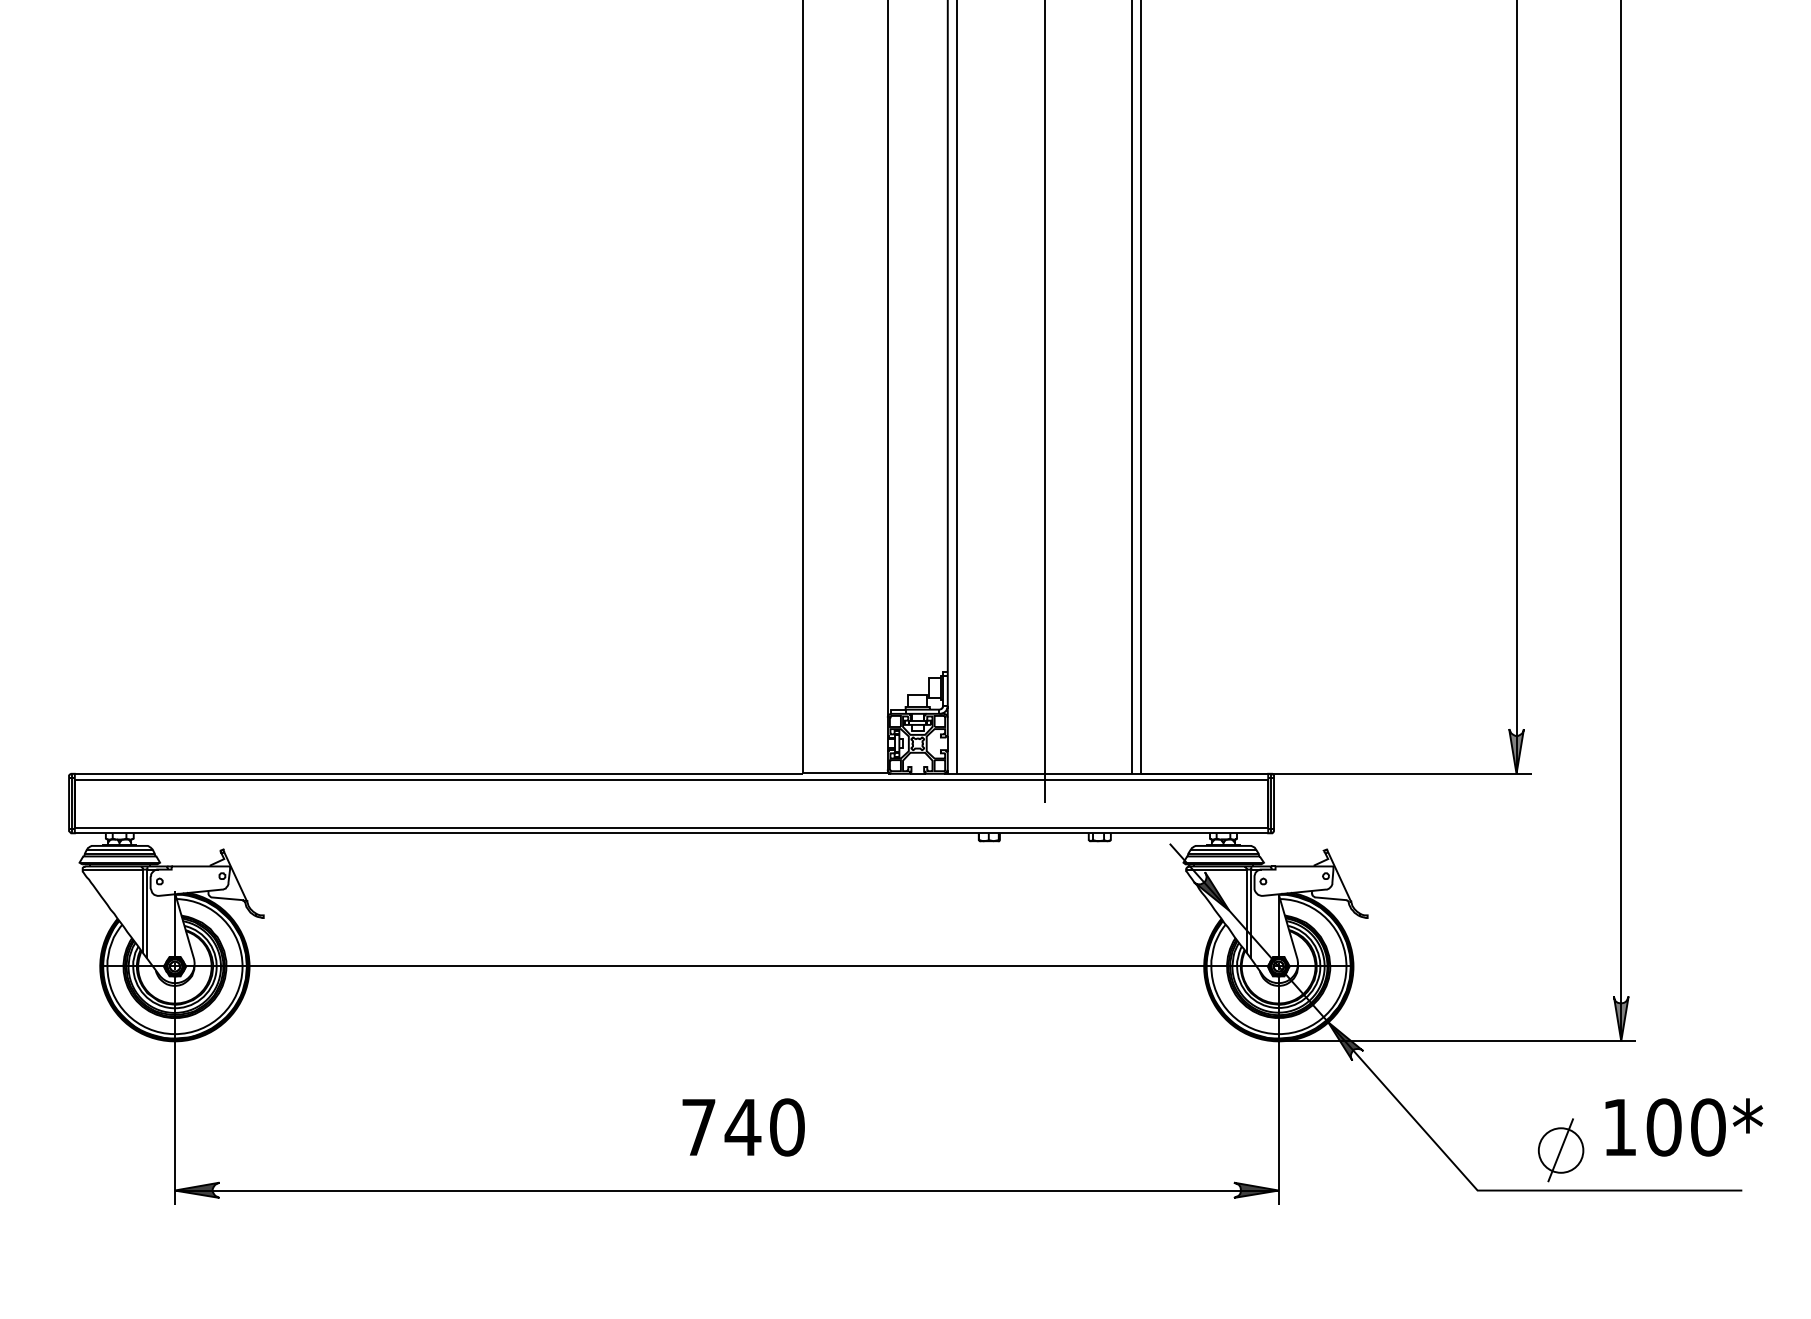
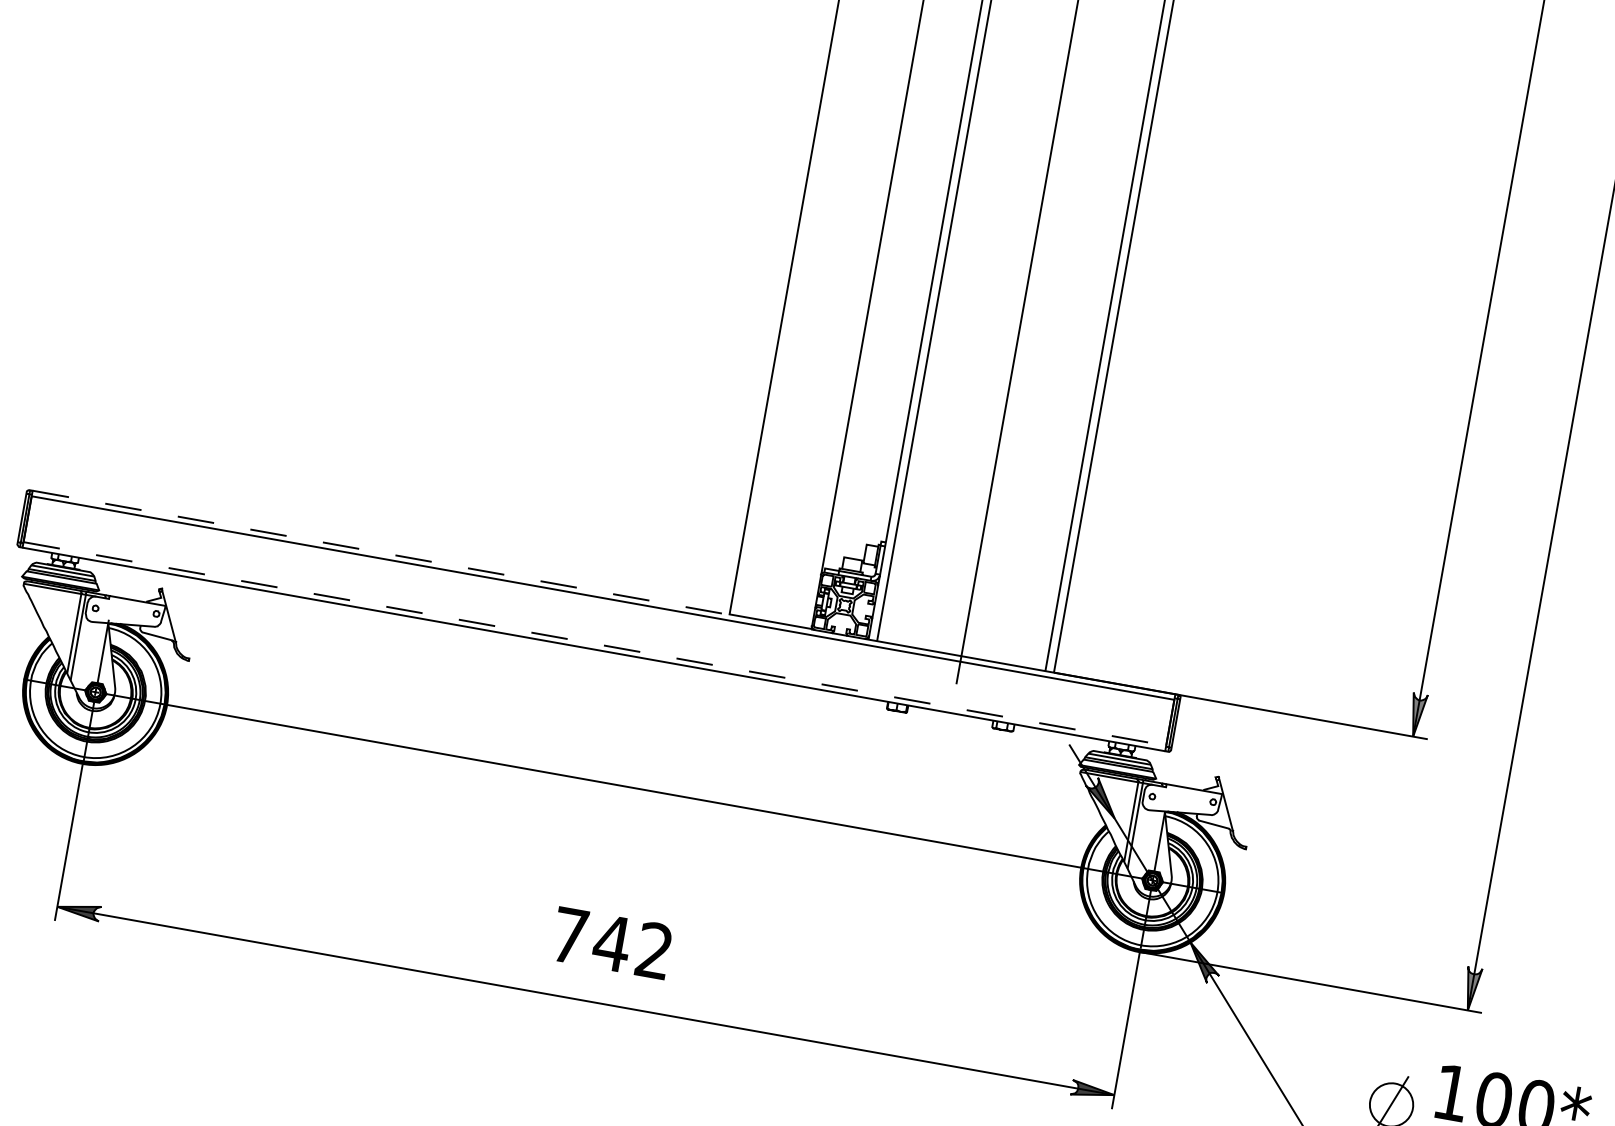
line: (438, 773) -> (380, 552), solid -> dashed
line: (671, 827) -> (594, 643), solid -> dashed
text: (787, 1127) -> (654, 950), 740 -> 742

